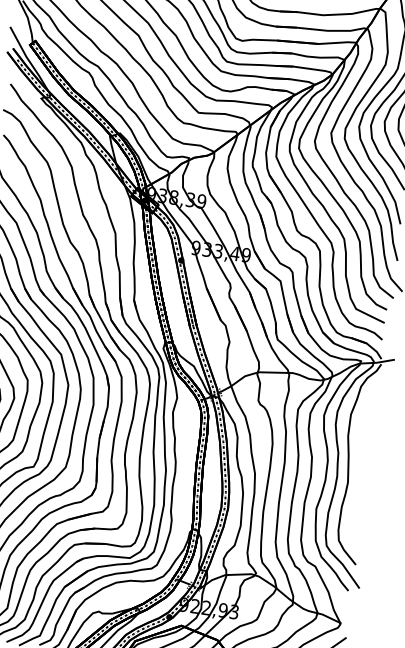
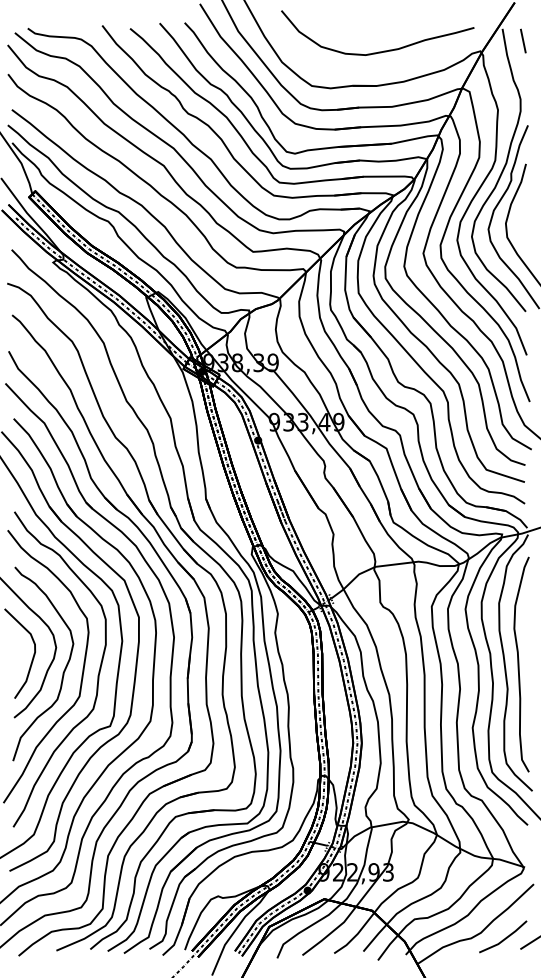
curve: (360, 464) -> (519, 664), added

